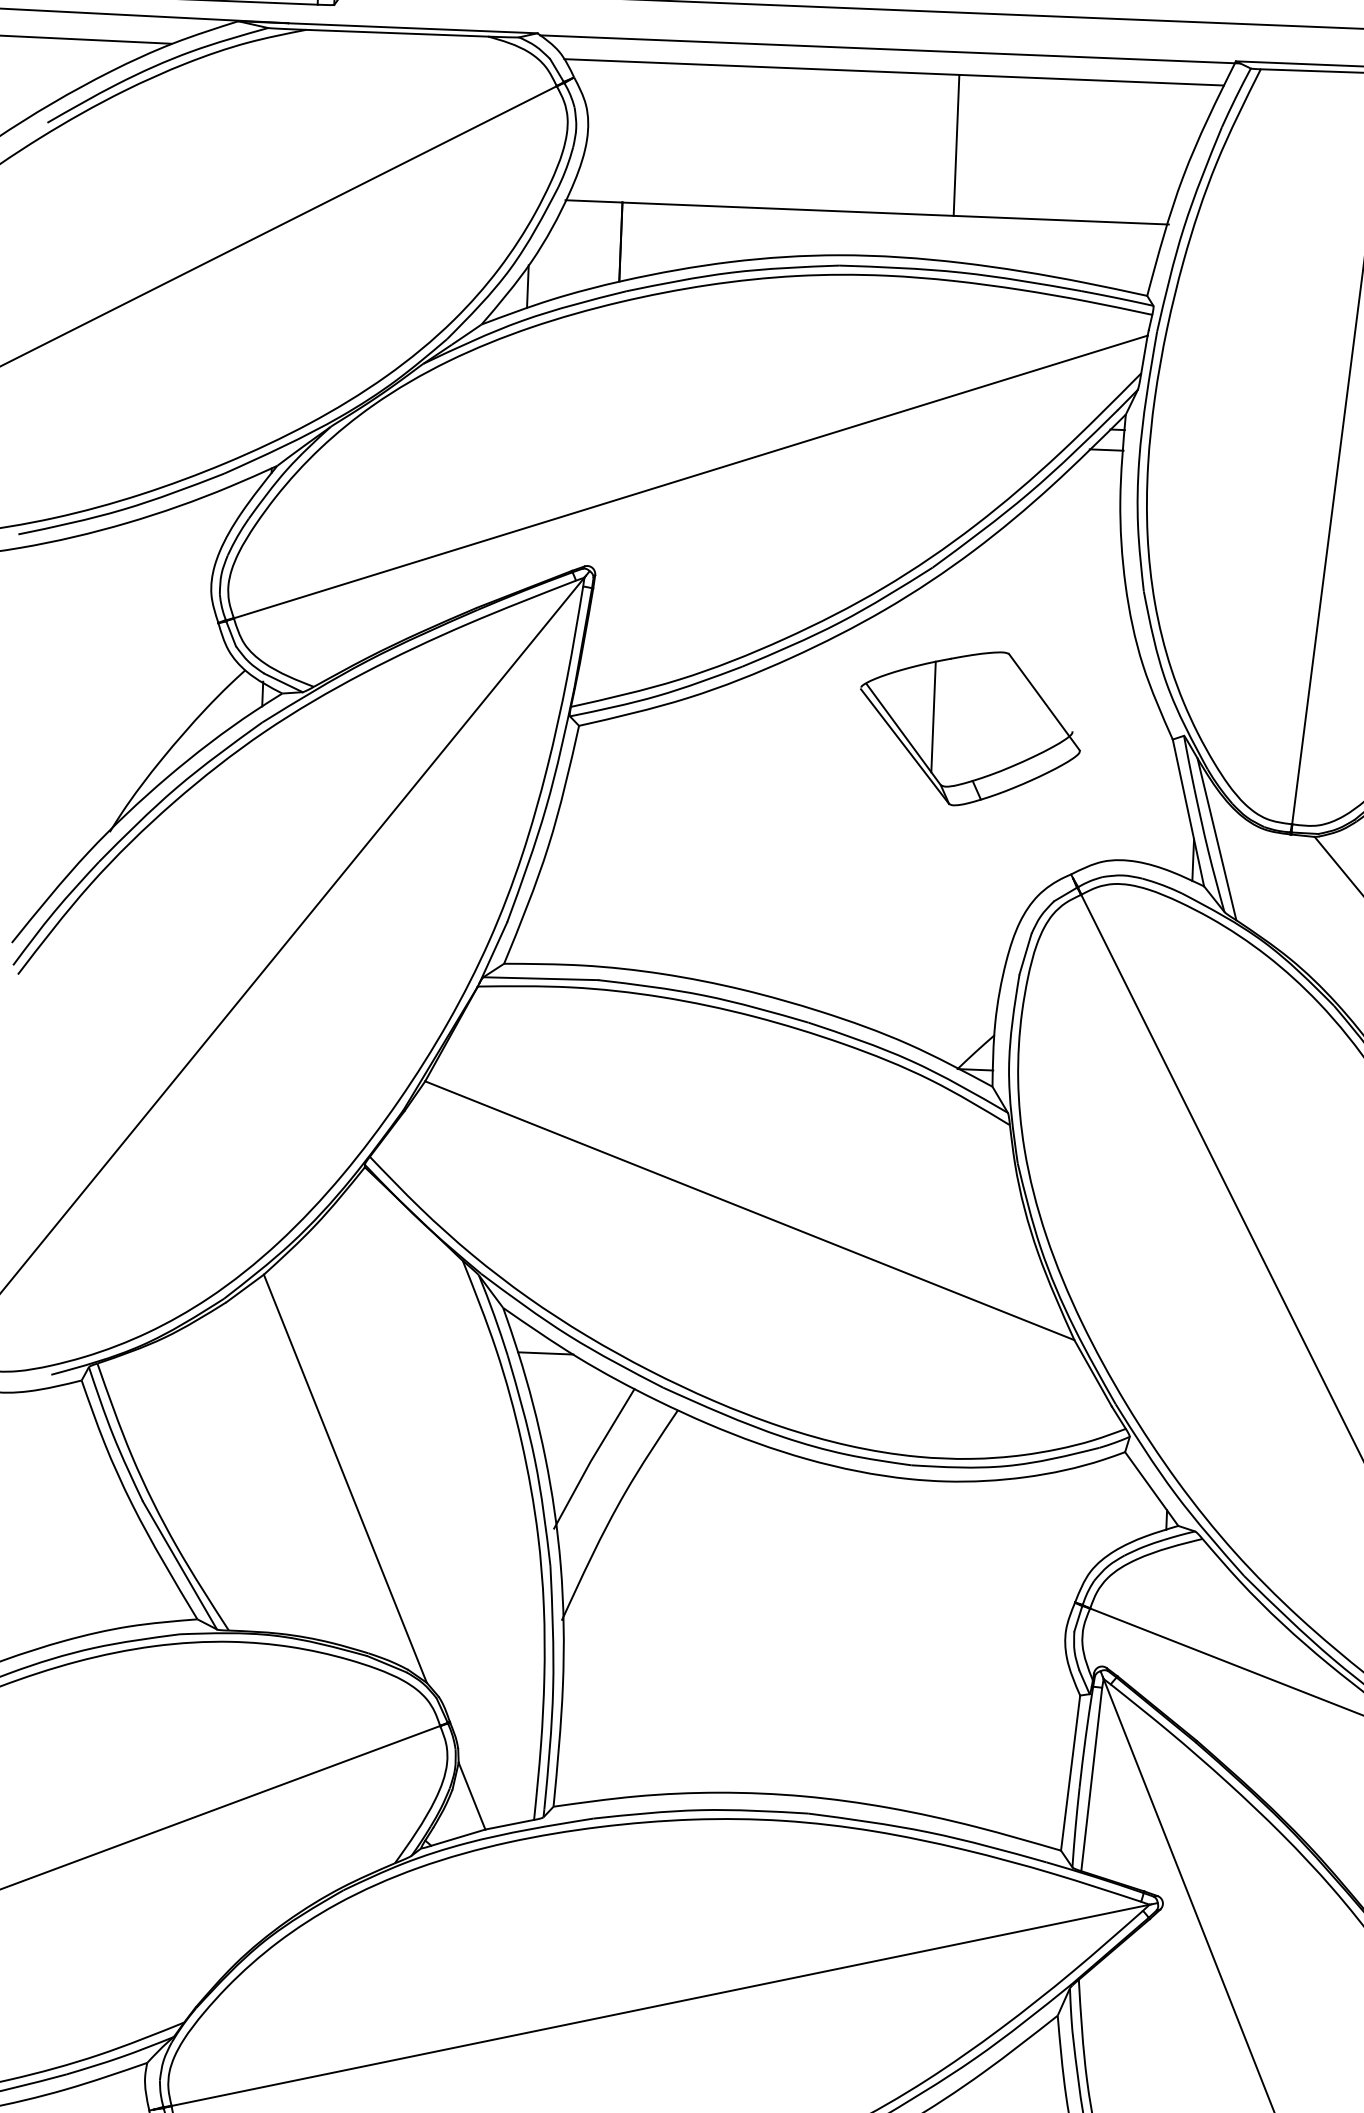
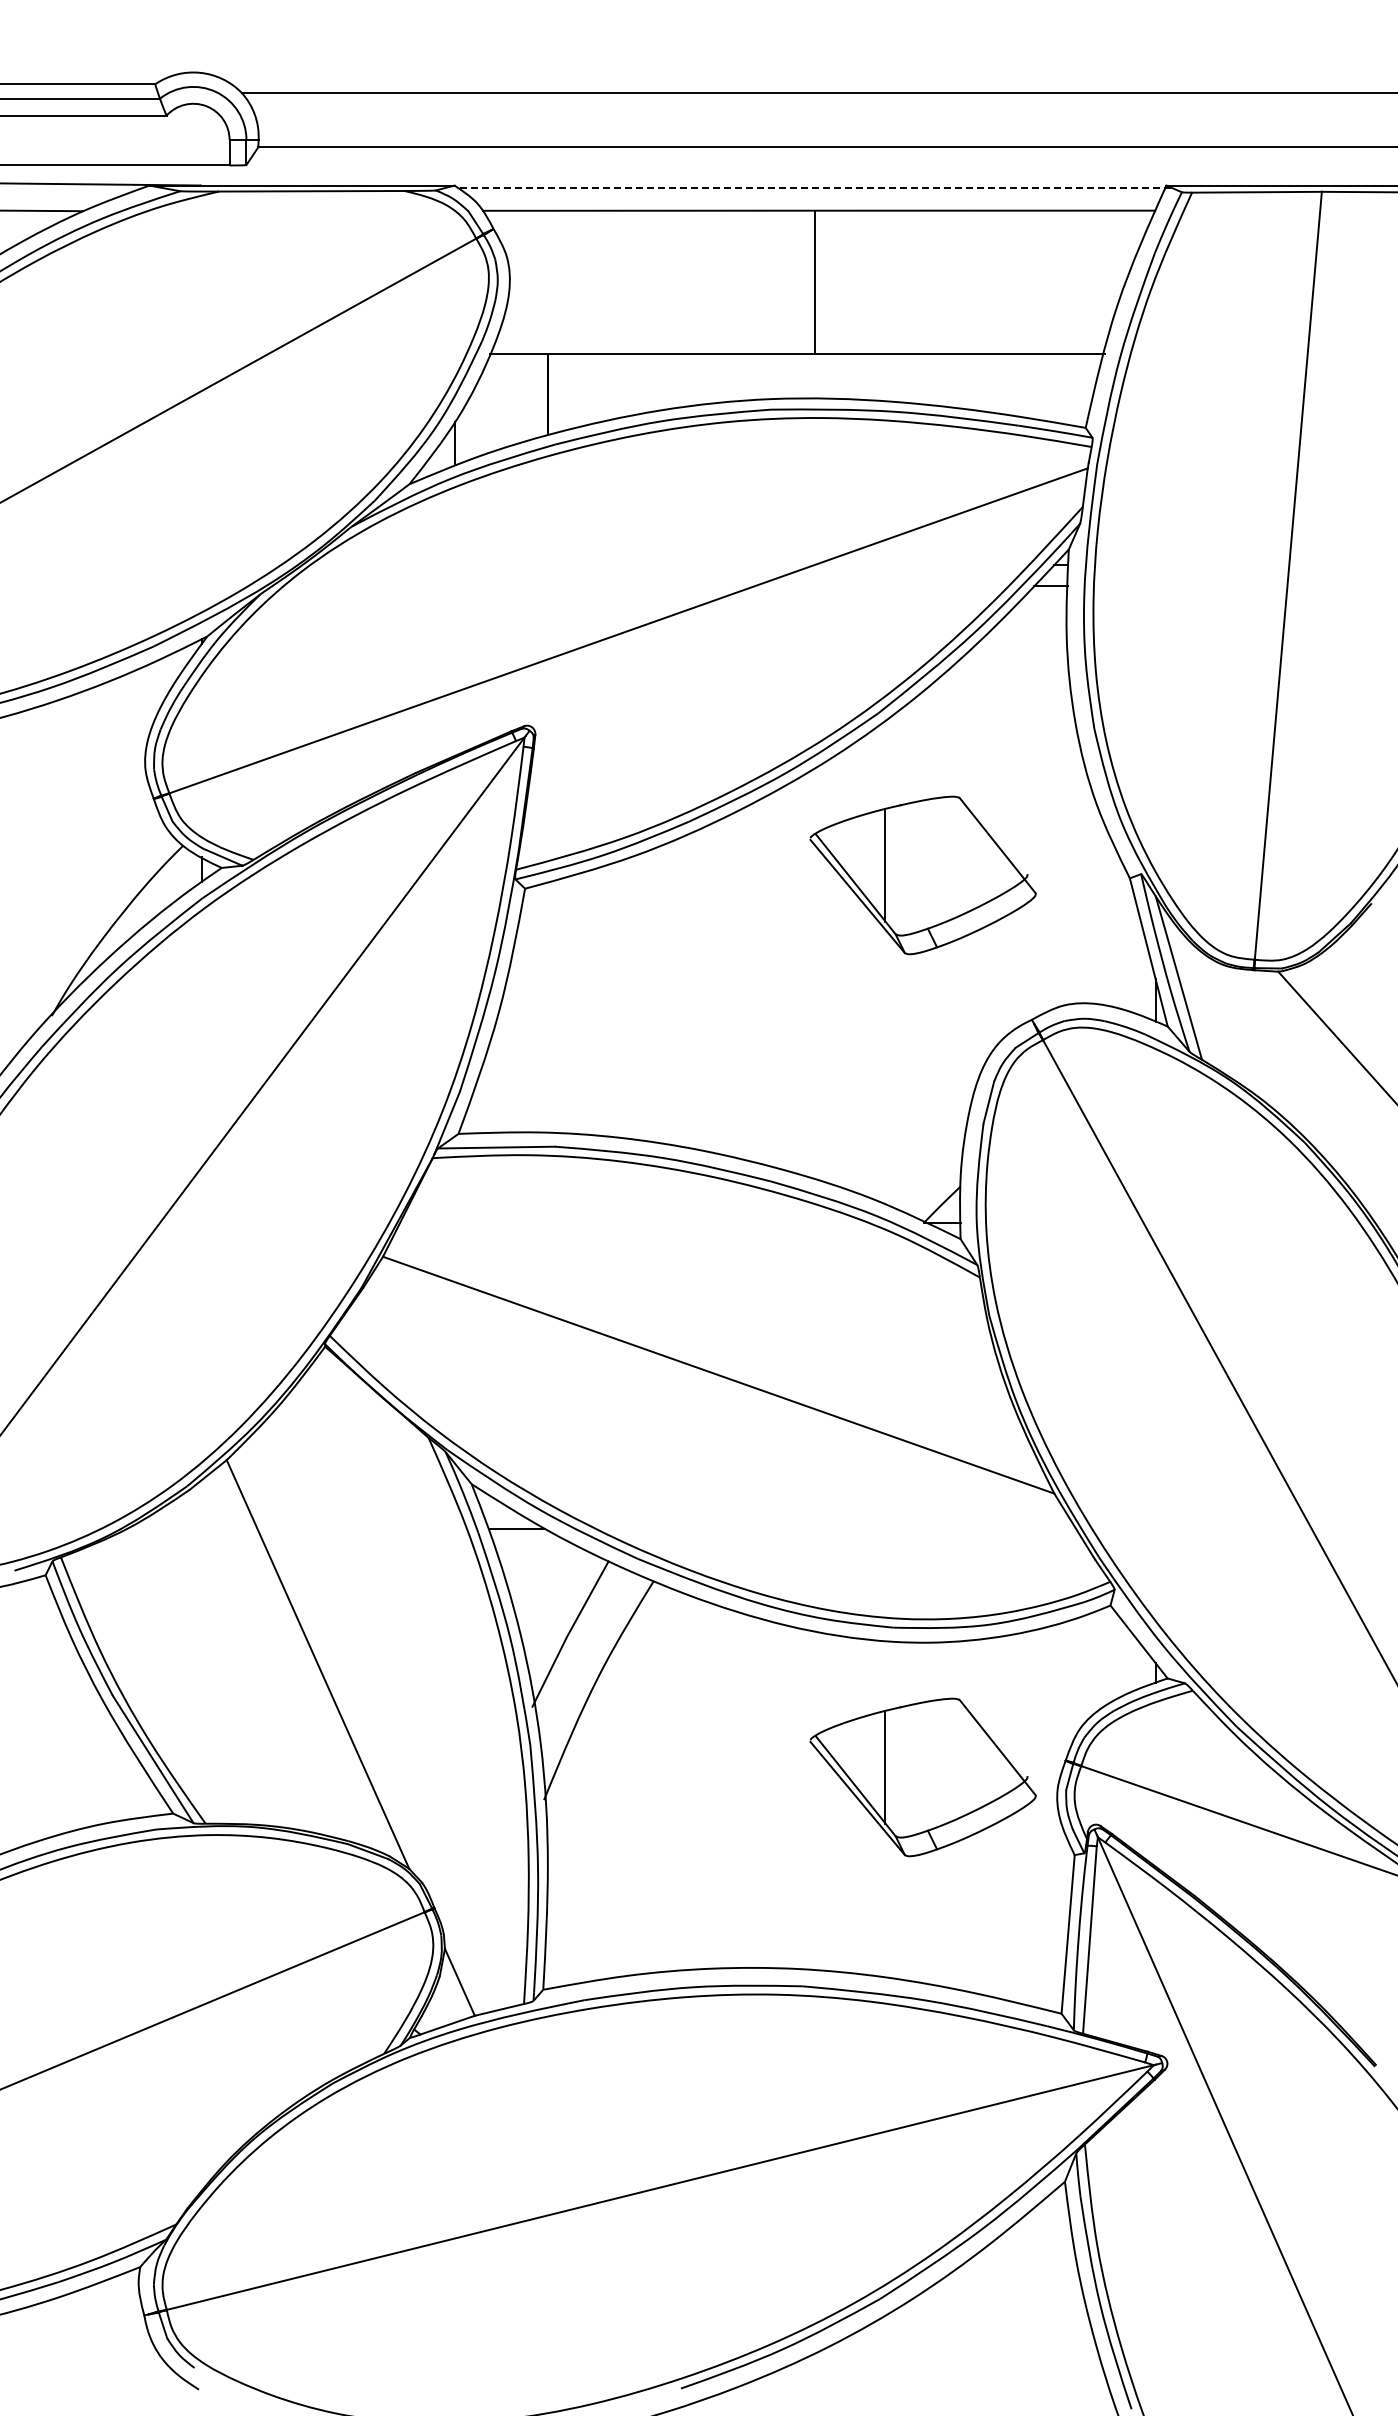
line: (889, 49) -> (813, 187), solid -> dashed
line: (956, 145) -> (815, 282), moved
part: (933, 1613) -> (922, 1777), added

